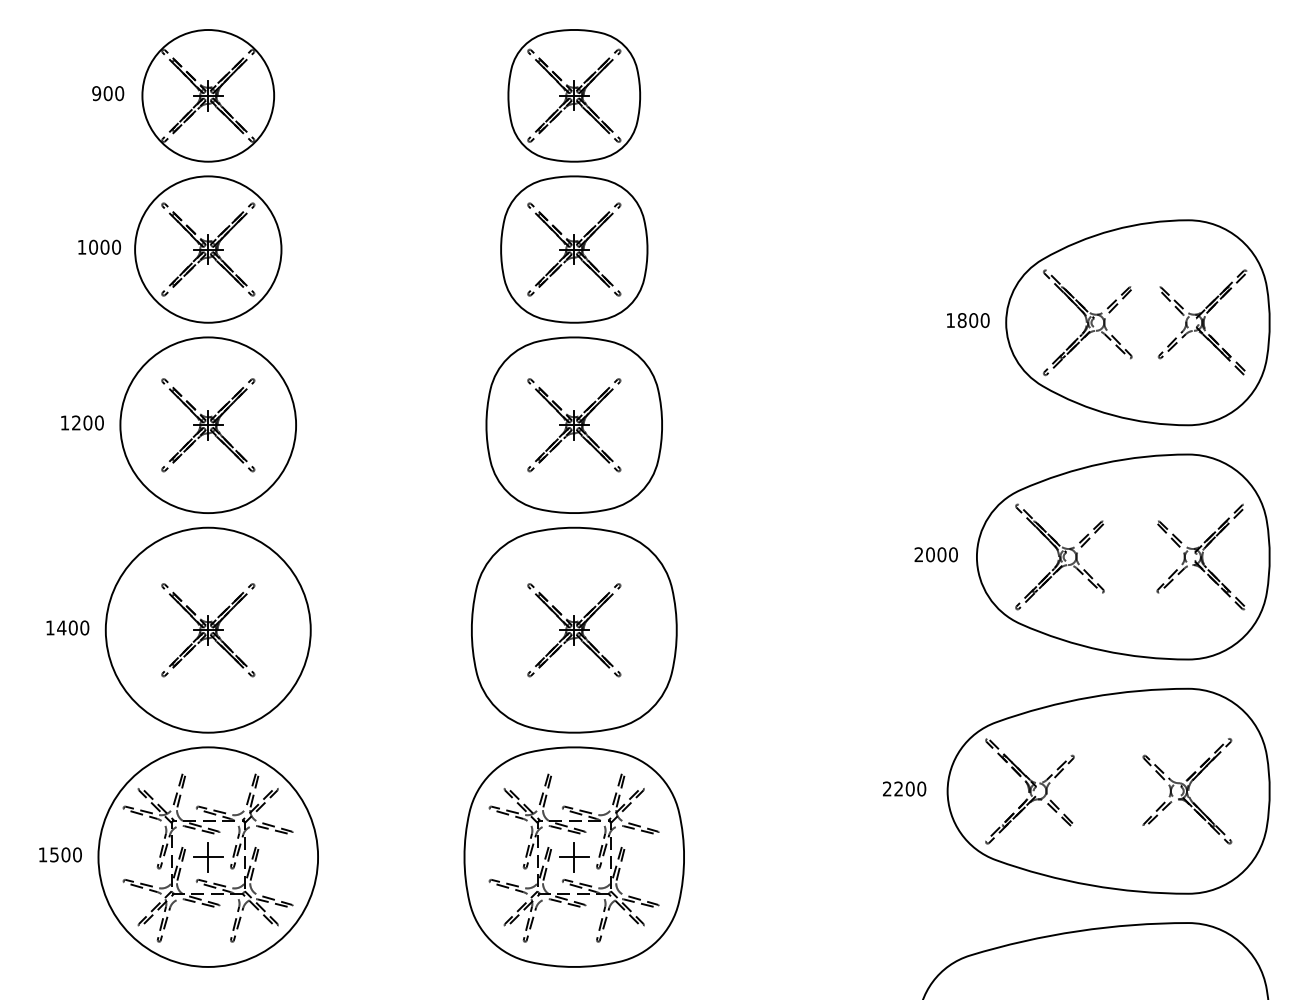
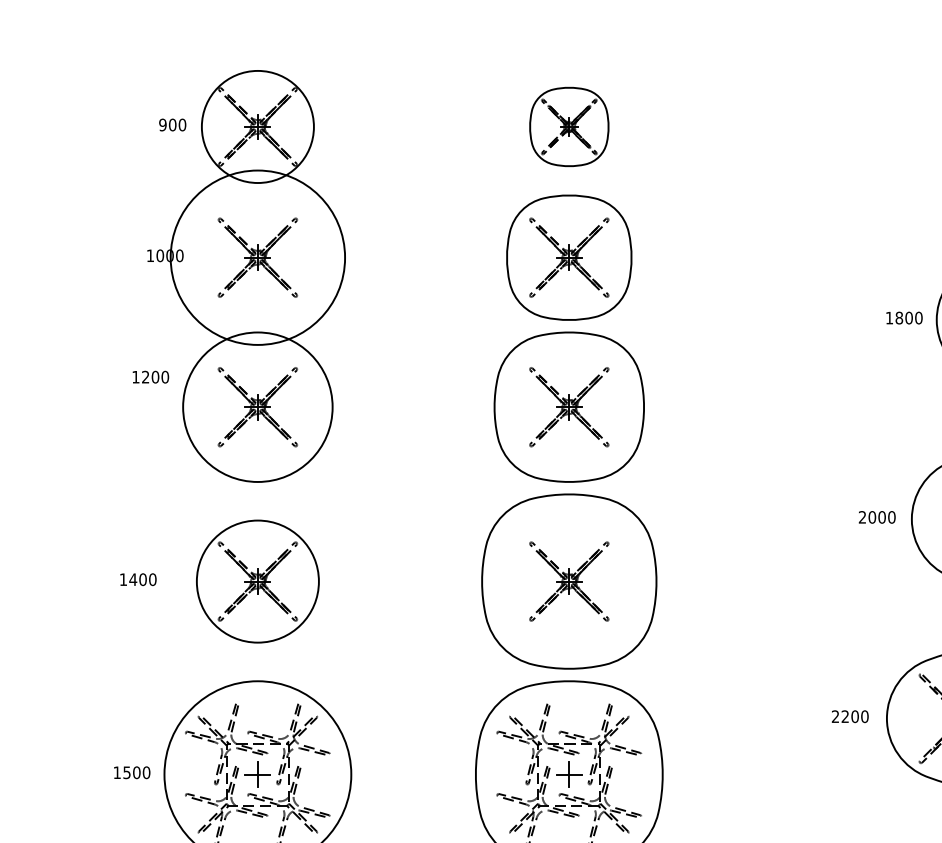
part: (574, 95) -> (569, 126), size x0.7
circle: (208, 249) -> (258, 257), size x1.4
text: (82, 422) -> (150, 376), moved
circle: (207, 629) -> (257, 580), size x0.7

